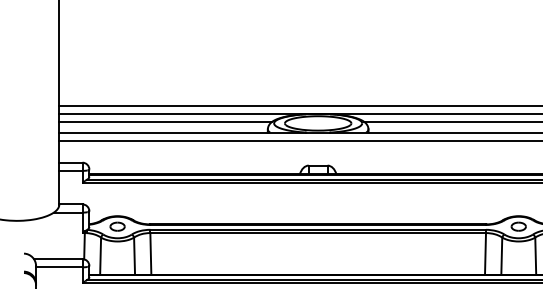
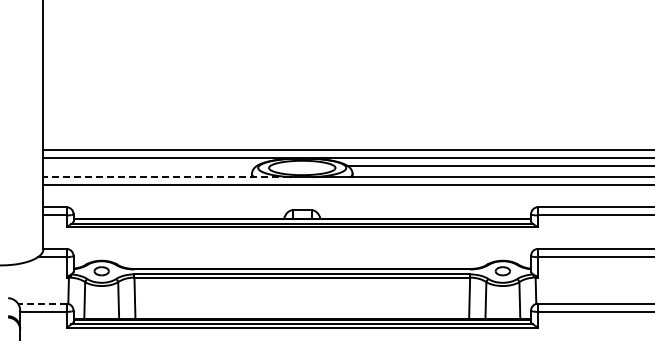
line: (165, 121) -> (149, 166), removed
line: (182, 132) -> (166, 177), solid -> dashed
line: (57, 258) -> (41, 303), solid -> dashed

